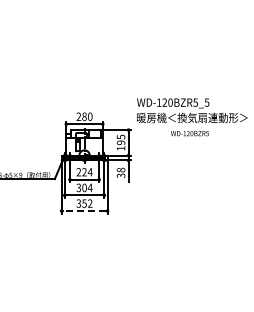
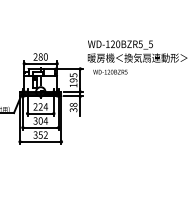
text: (189, 133) -> (109, 72), moved
line: (84, 211) -> (40, 142), dashed -> solid

